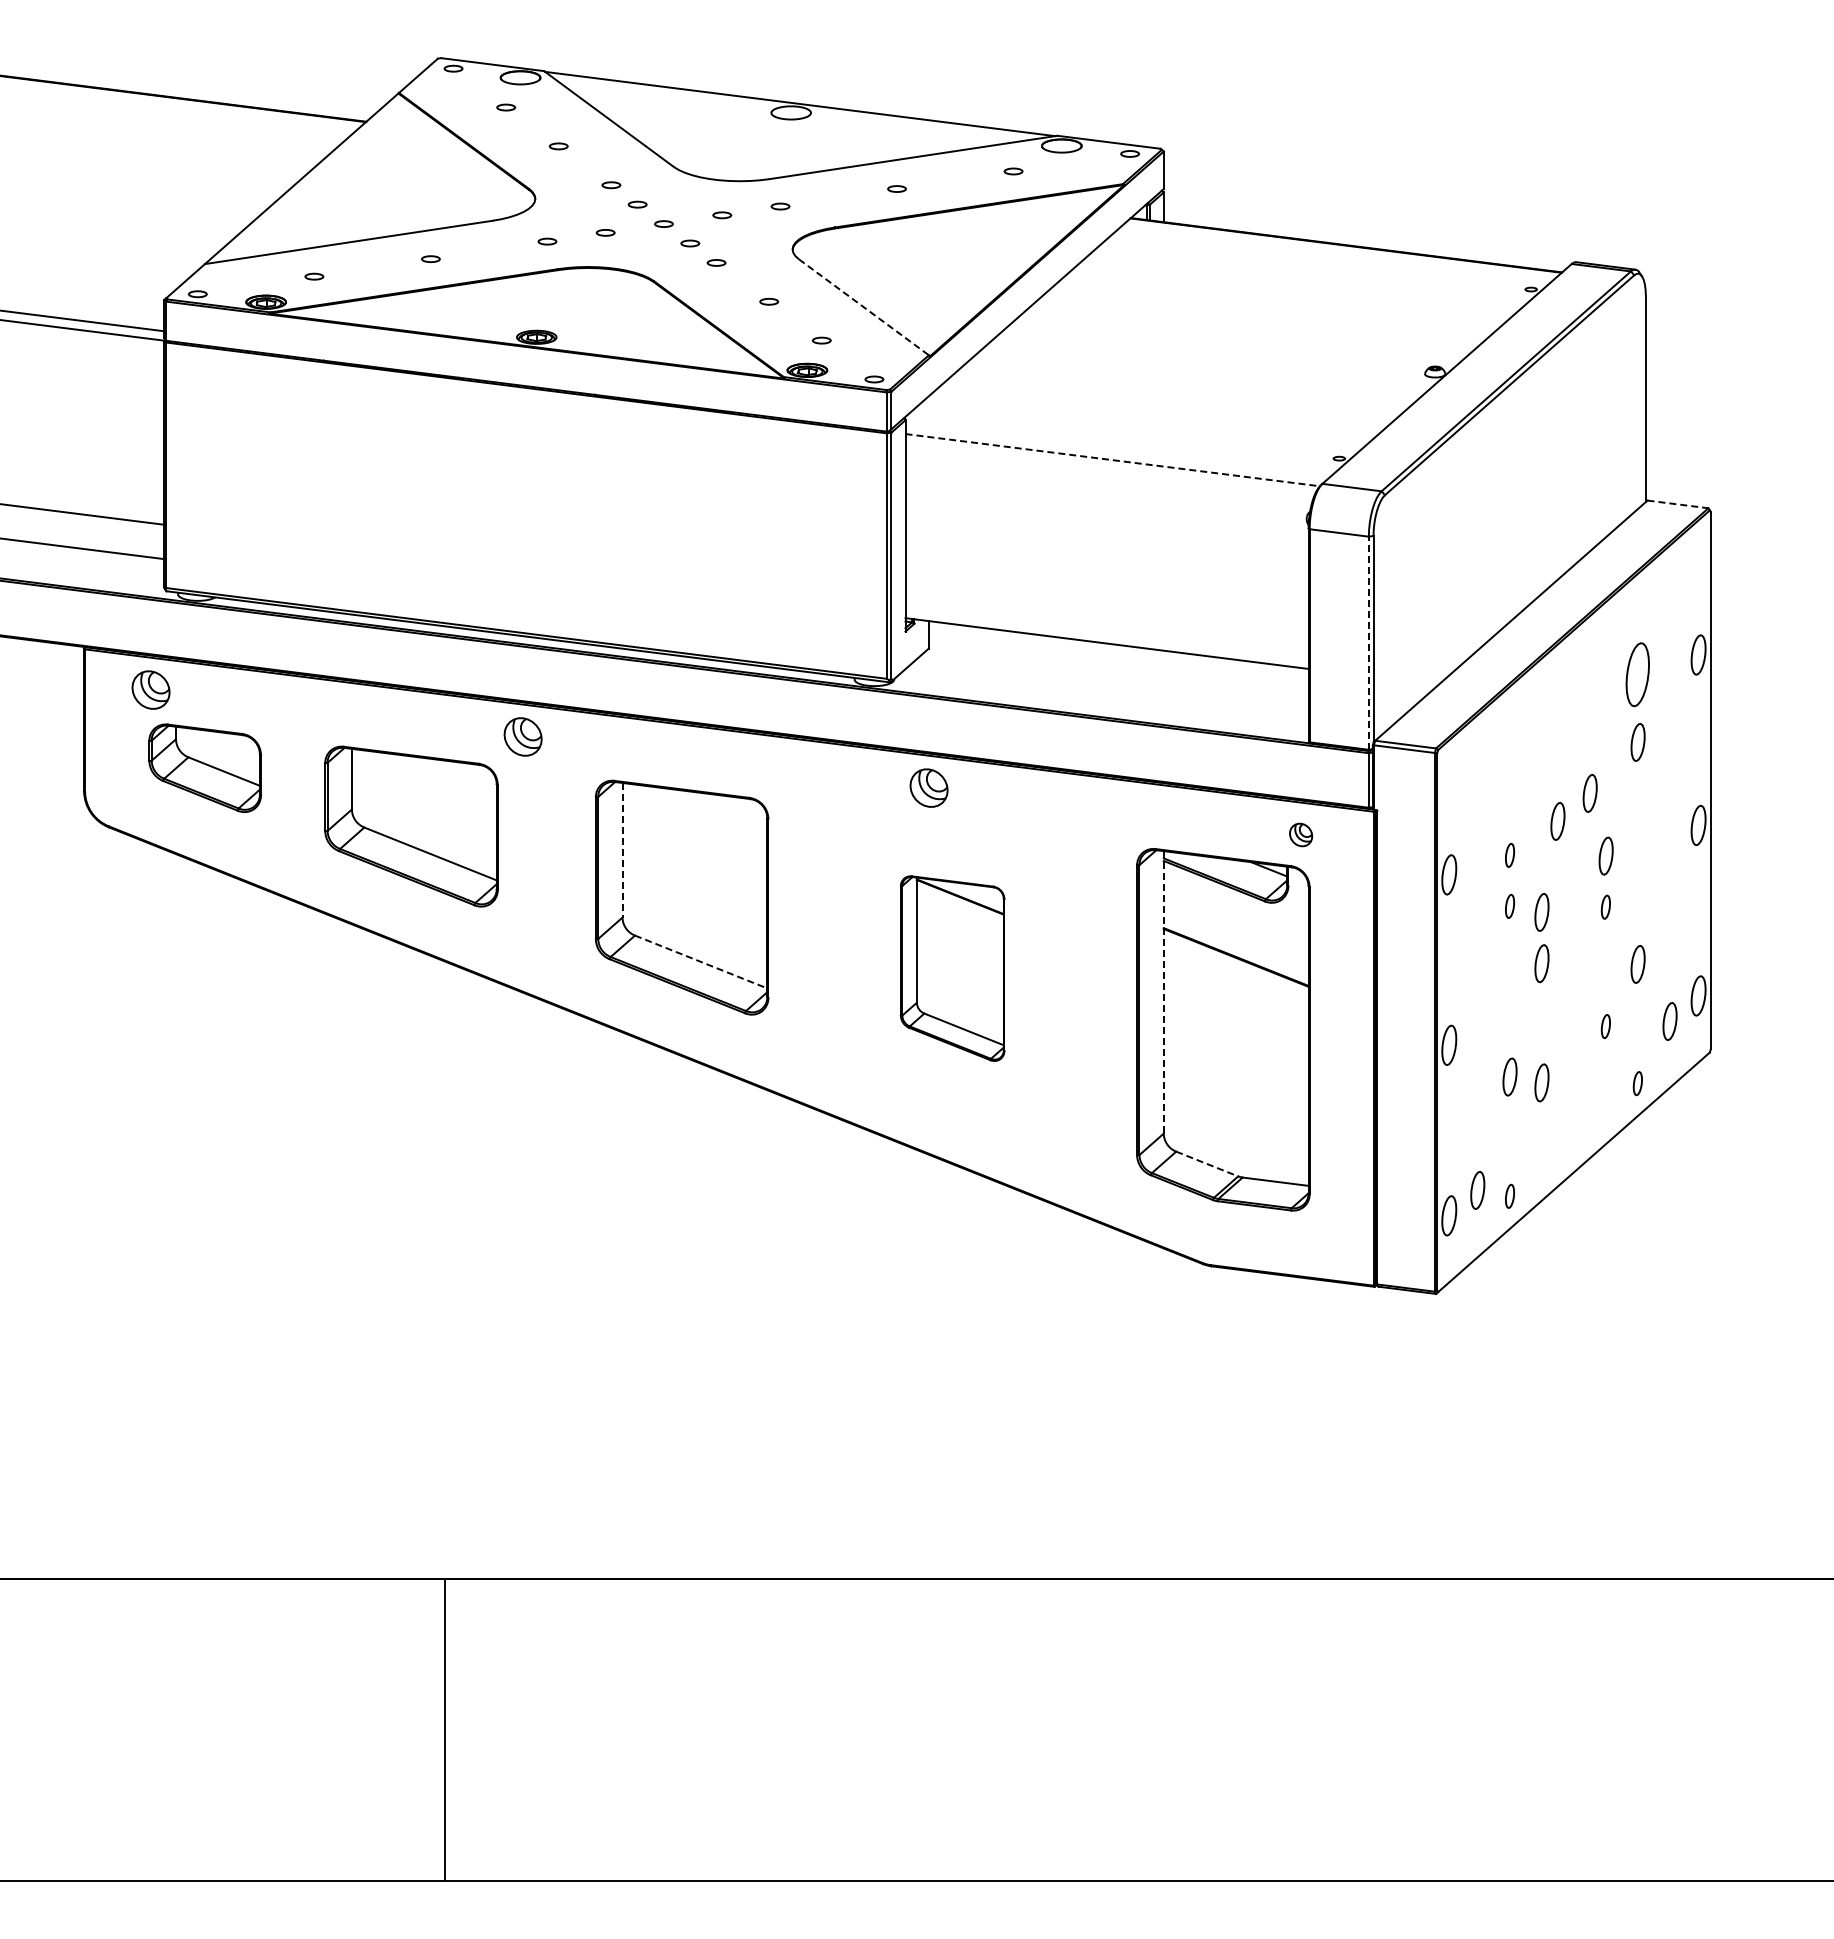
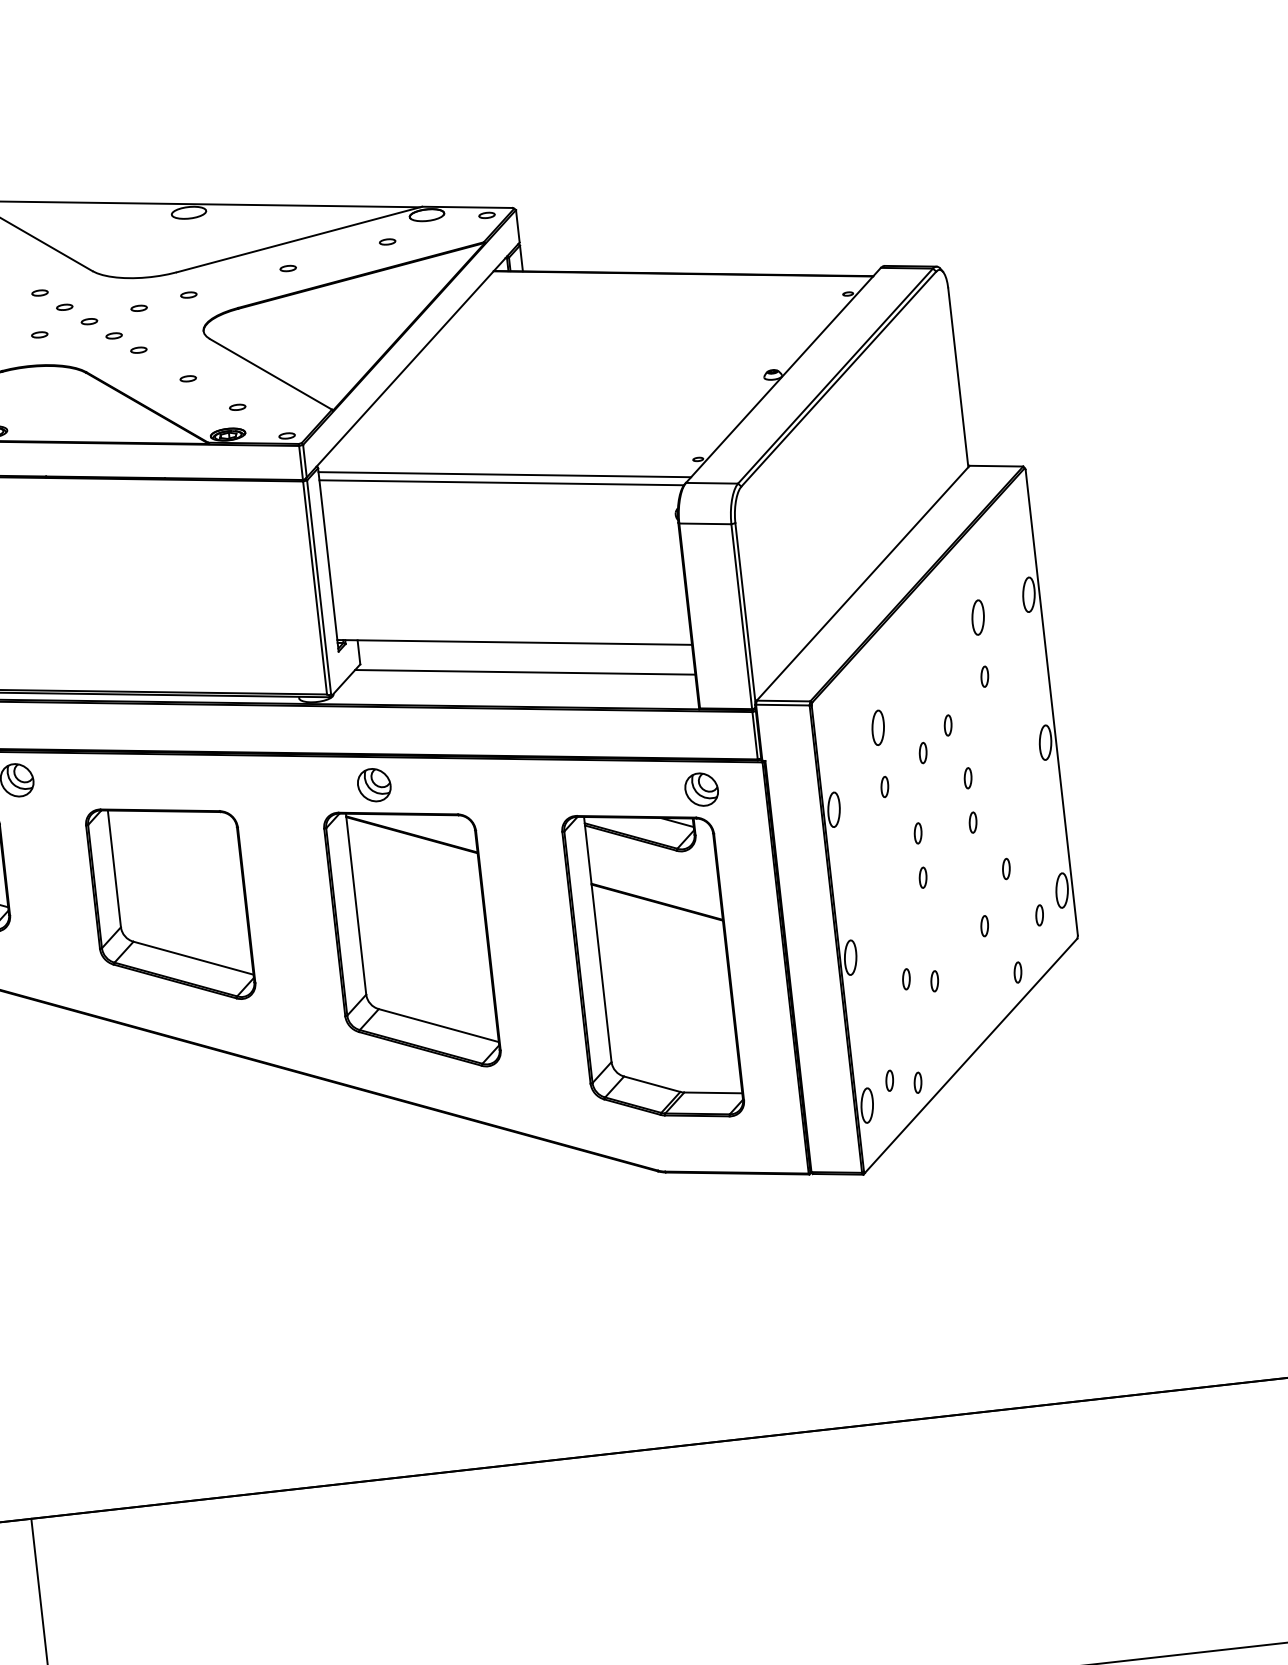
line: (863, 307) -> (270, 374), dashed -> solid
line: (1117, 451) -> (505, 474), added
line: (1112, 460) -> (501, 483), dashed -> solid
line: (1677, 504) -> (996, 466), dashed -> solid
line: (1368, 643) -> (741, 616), dashed -> solid
part: (1637, 673) -> (977, 616), size x0.62
line: (1115, 678) -> (525, 671), added
part: (1637, 742) -> (984, 676), size x0.62
part: (1509, 786) -> (877, 727), added
part: (1589, 793) -> (947, 725), size x0.62
part: (1557, 821) -> (922, 752), size x0.62
part: (1300, 834) -> (701, 789), size x1.67
line: (622, 850) -> (114, 869), dashed -> solid
part: (1605, 855) -> (967, 777), size x0.62
part: (1509, 905) -> (889, 830), removed
part: (1541, 912) -> (917, 833), size x0.62
line: (701, 962) -> (193, 958), dashed -> solid
part: (1541, 963) -> (922, 877), size x0.62
part: (1637, 963) -> (1005, 868), size x0.62
part: (952, 968) -> (412, 939), size x1.67
line: (1163, 992) -> (597, 939), dashed -> solid
part: (1669, 1020) -> (1039, 914), size x0.62
part: (1509, 1076) -> (905, 978), size x0.62
part: (1541, 1082) -> (934, 980), size x0.62
line: (1207, 1164) -> (652, 1084), dashed -> solid
part: (1478, 1190) -> (890, 1080), size x0.62

